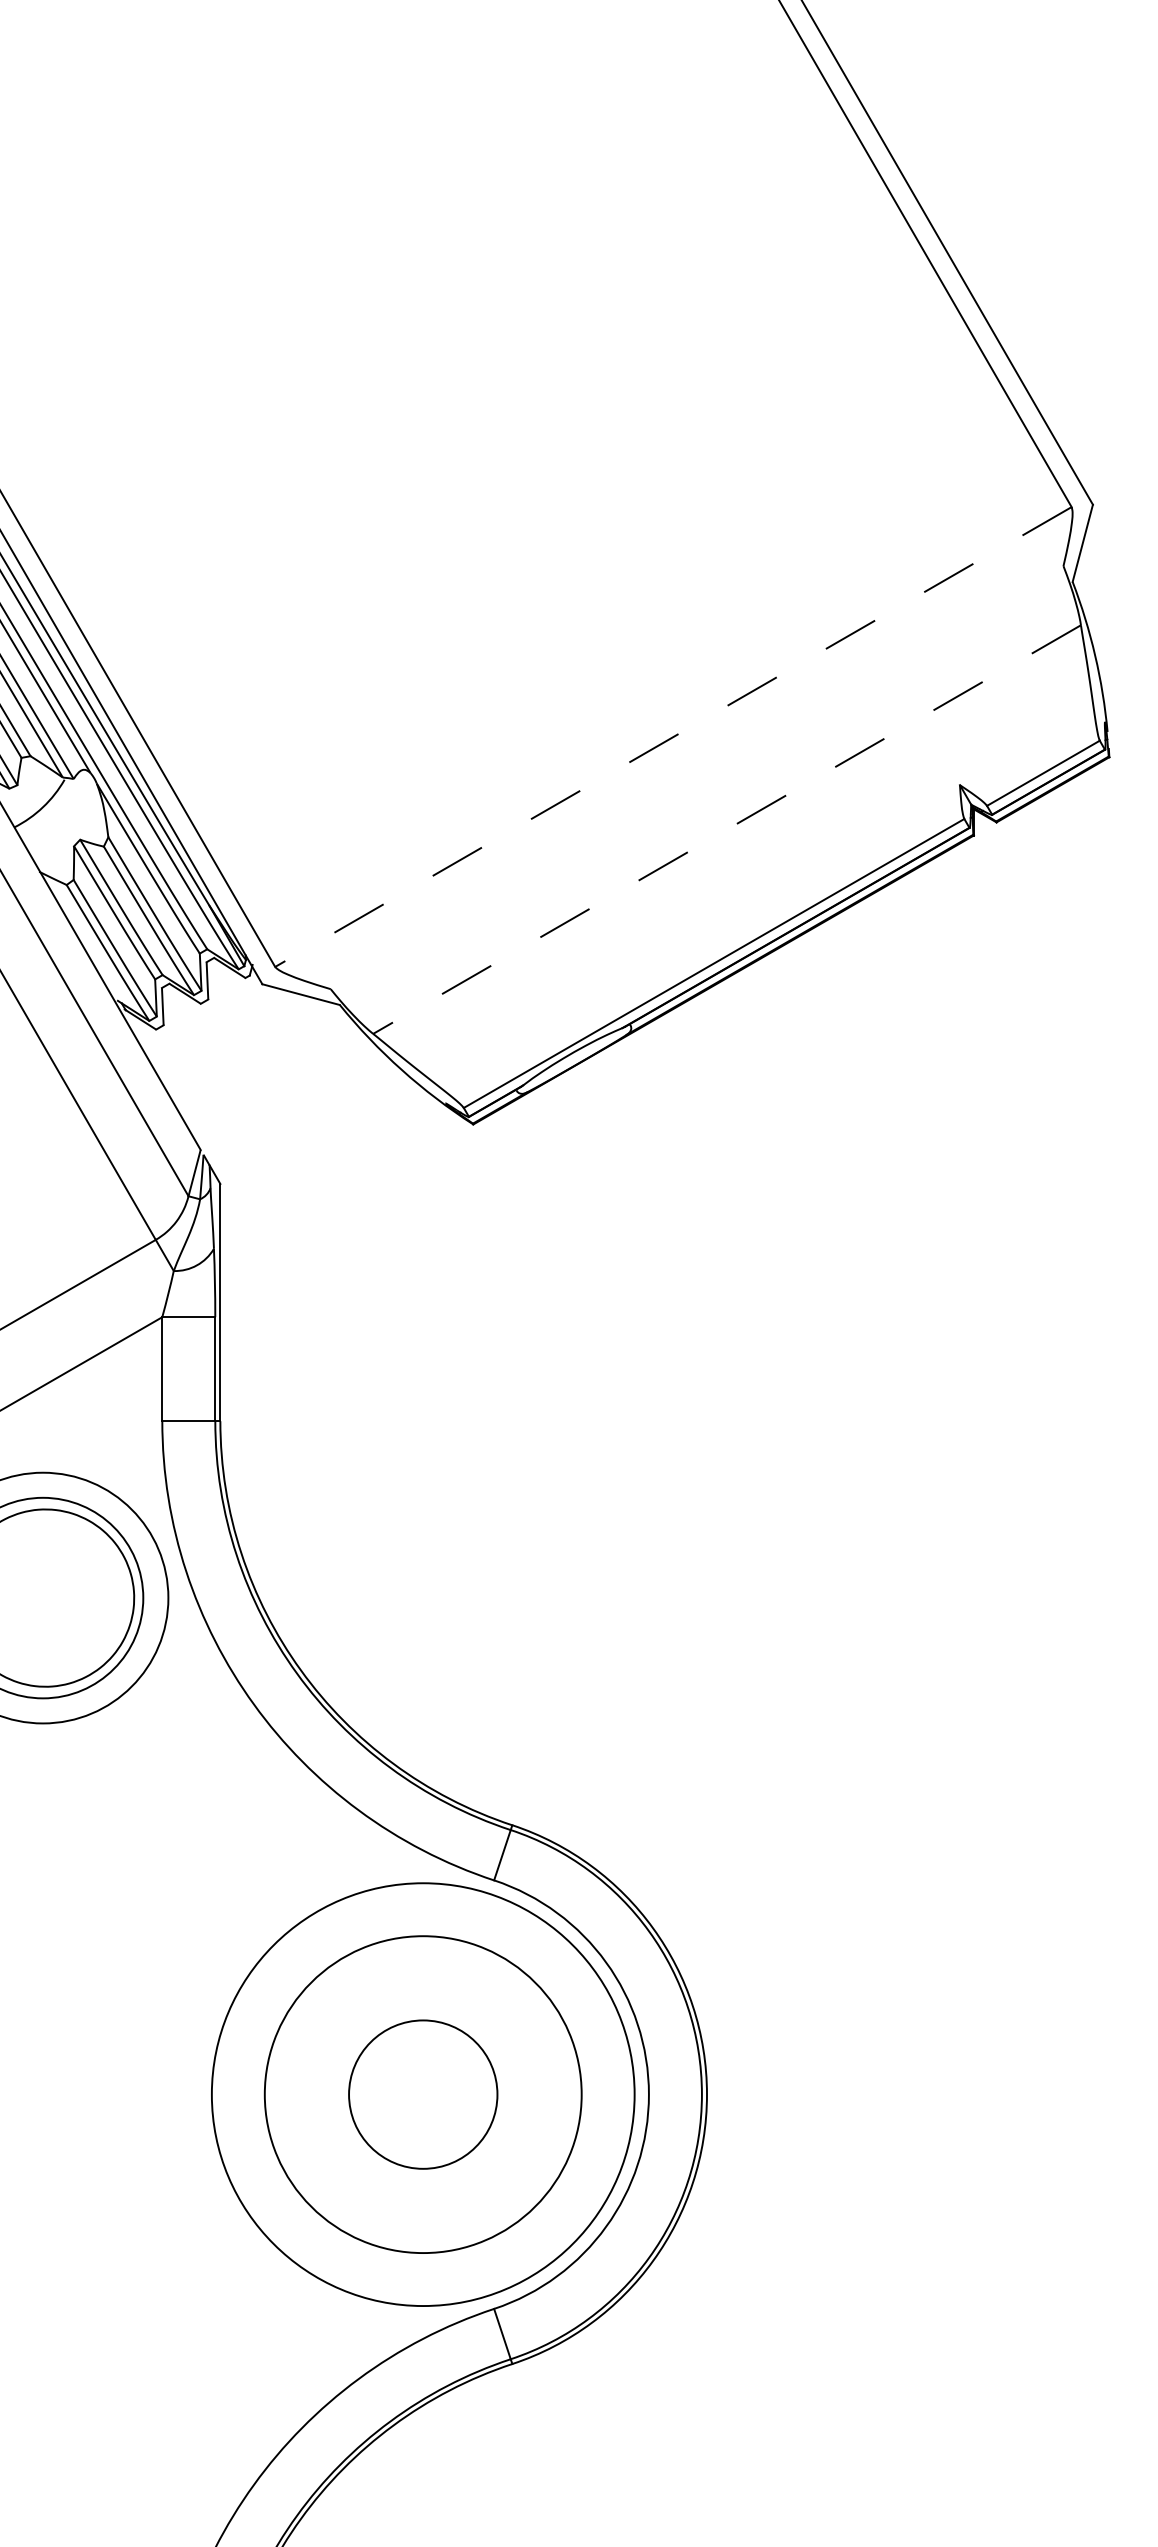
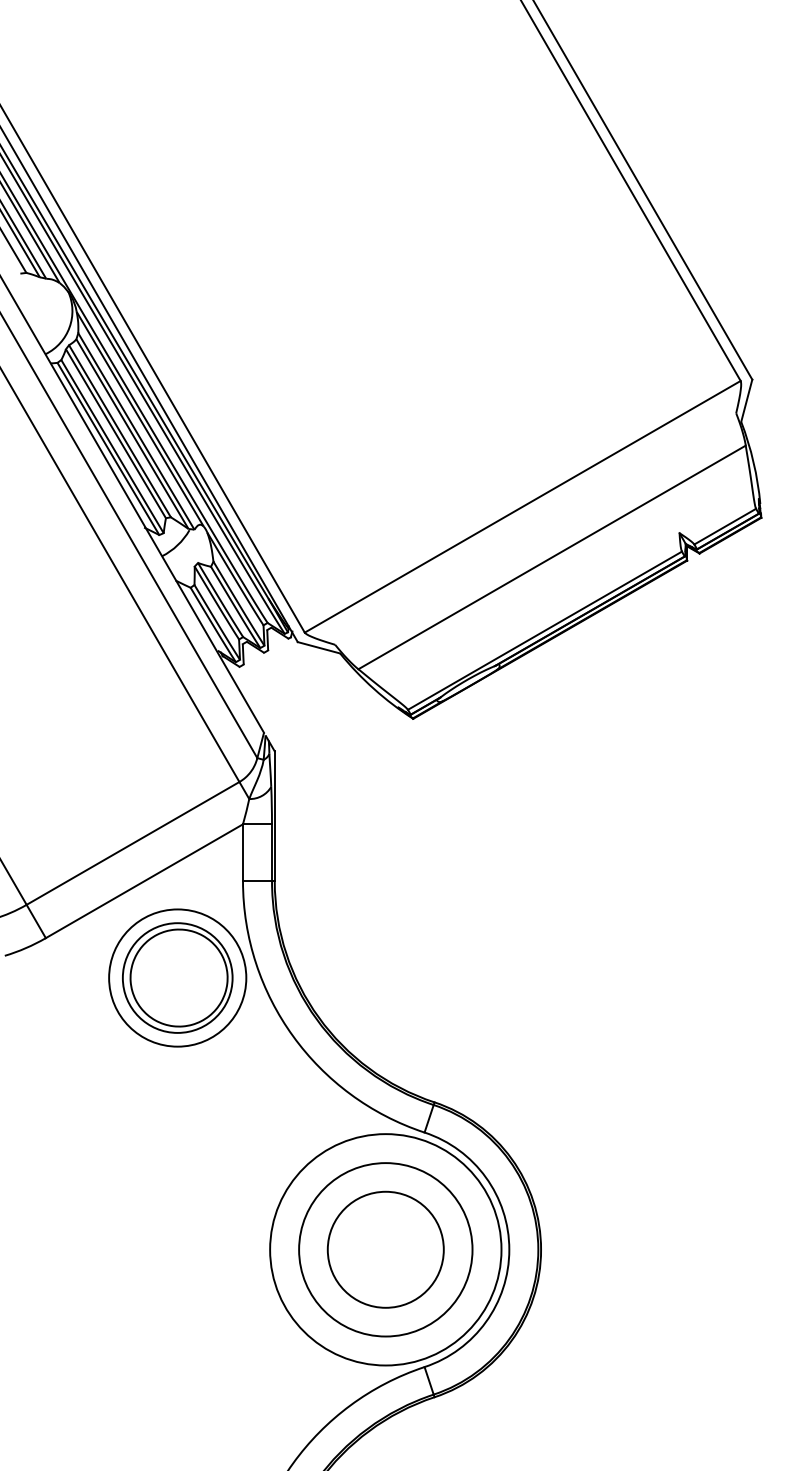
line: (673, 736) -> (522, 506), dashed -> solid
line: (727, 829) -> (552, 557), dashed -> solid
circle: (422, 2094) -> (385, 1249), size x1.43

